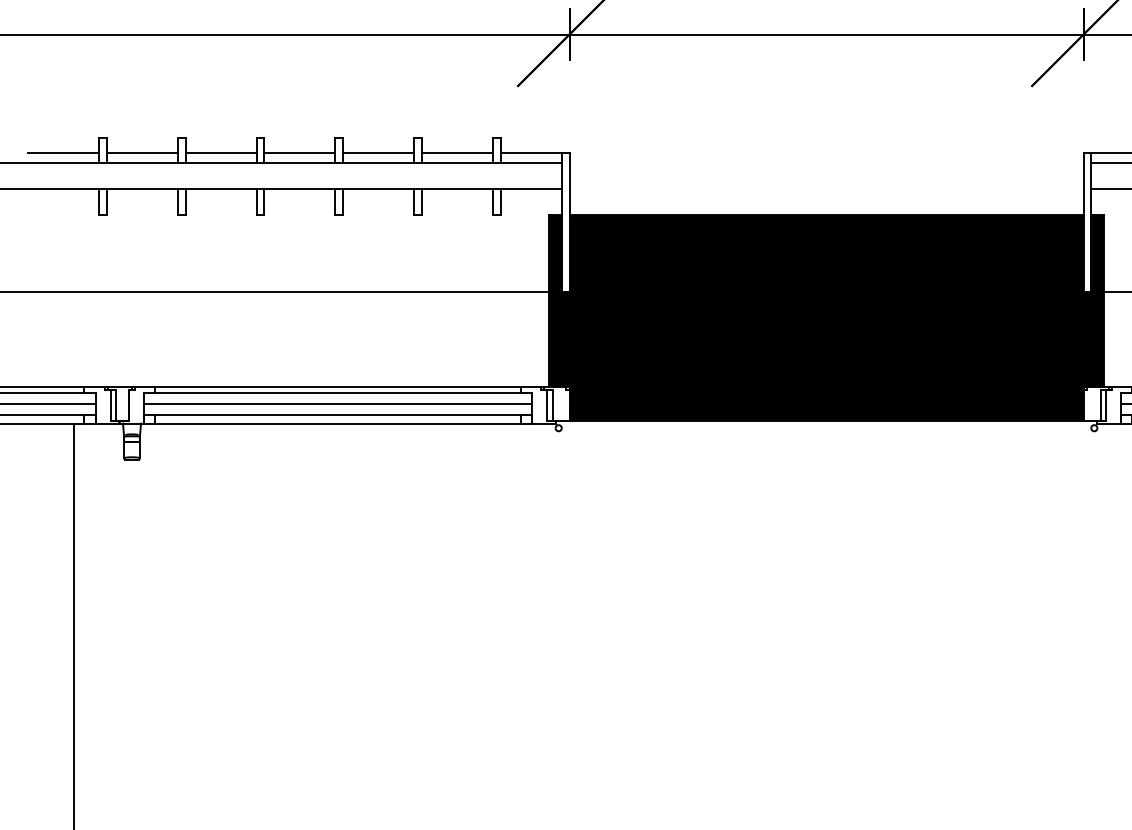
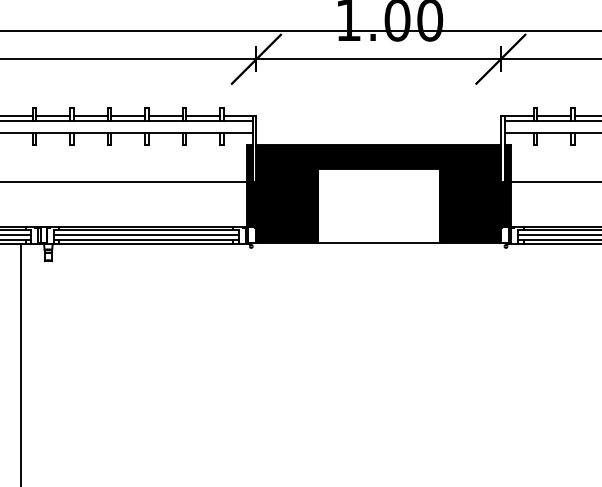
fill: (826, 342) -> (378, 205), removed

